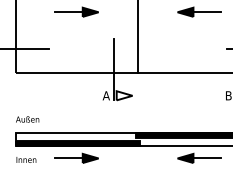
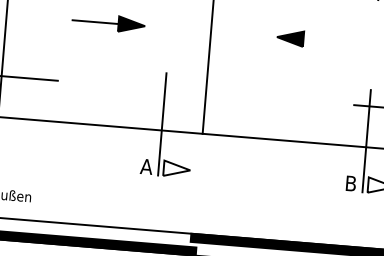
line: (206, 12) -> (325, 41), removed

